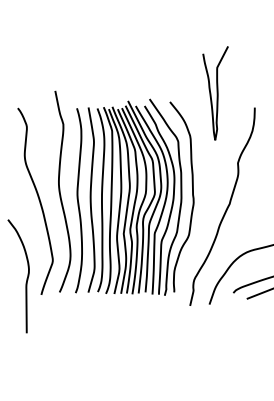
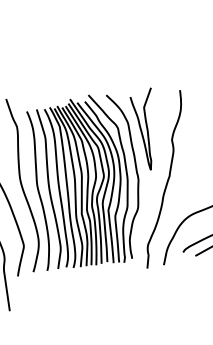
curve: (216, 93) -> (146, 129), moved

